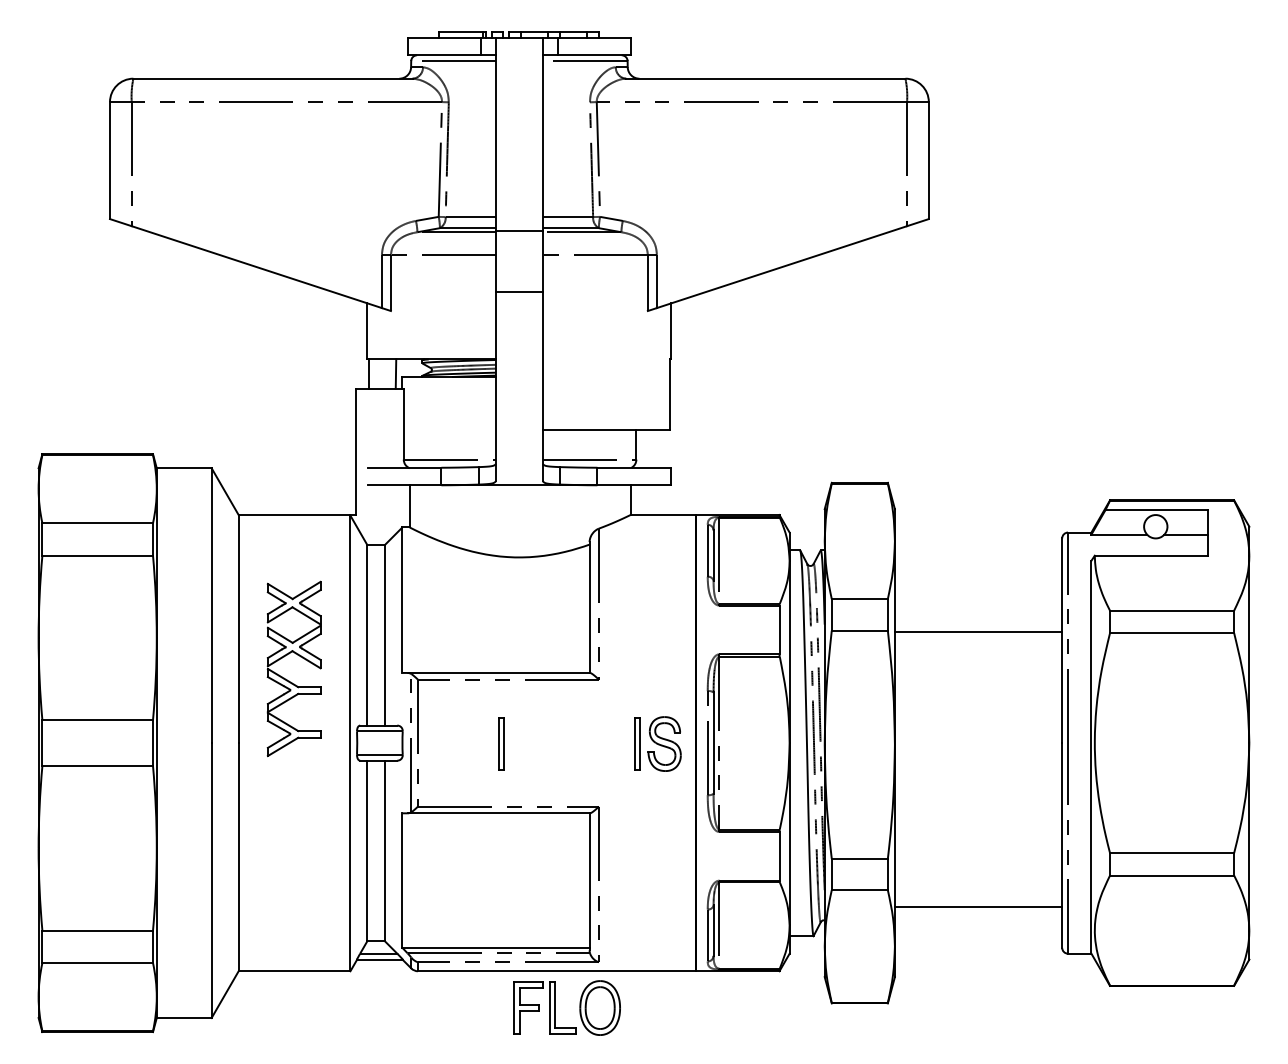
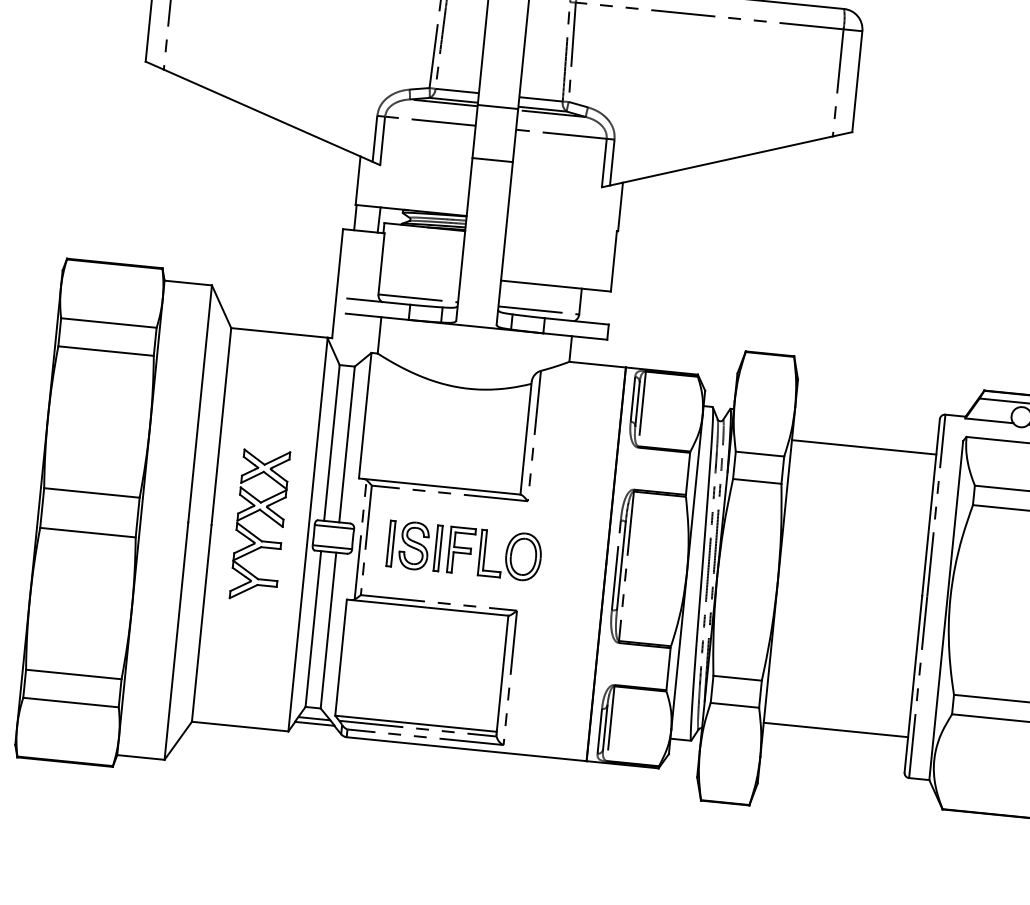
line: (978, 632) -> (864, 447), moved
part: (287, 679) -> (253, 533), moved
part: (657, 743) -> (408, 544), moved
part: (555, 1007) -> (484, 552), moved

